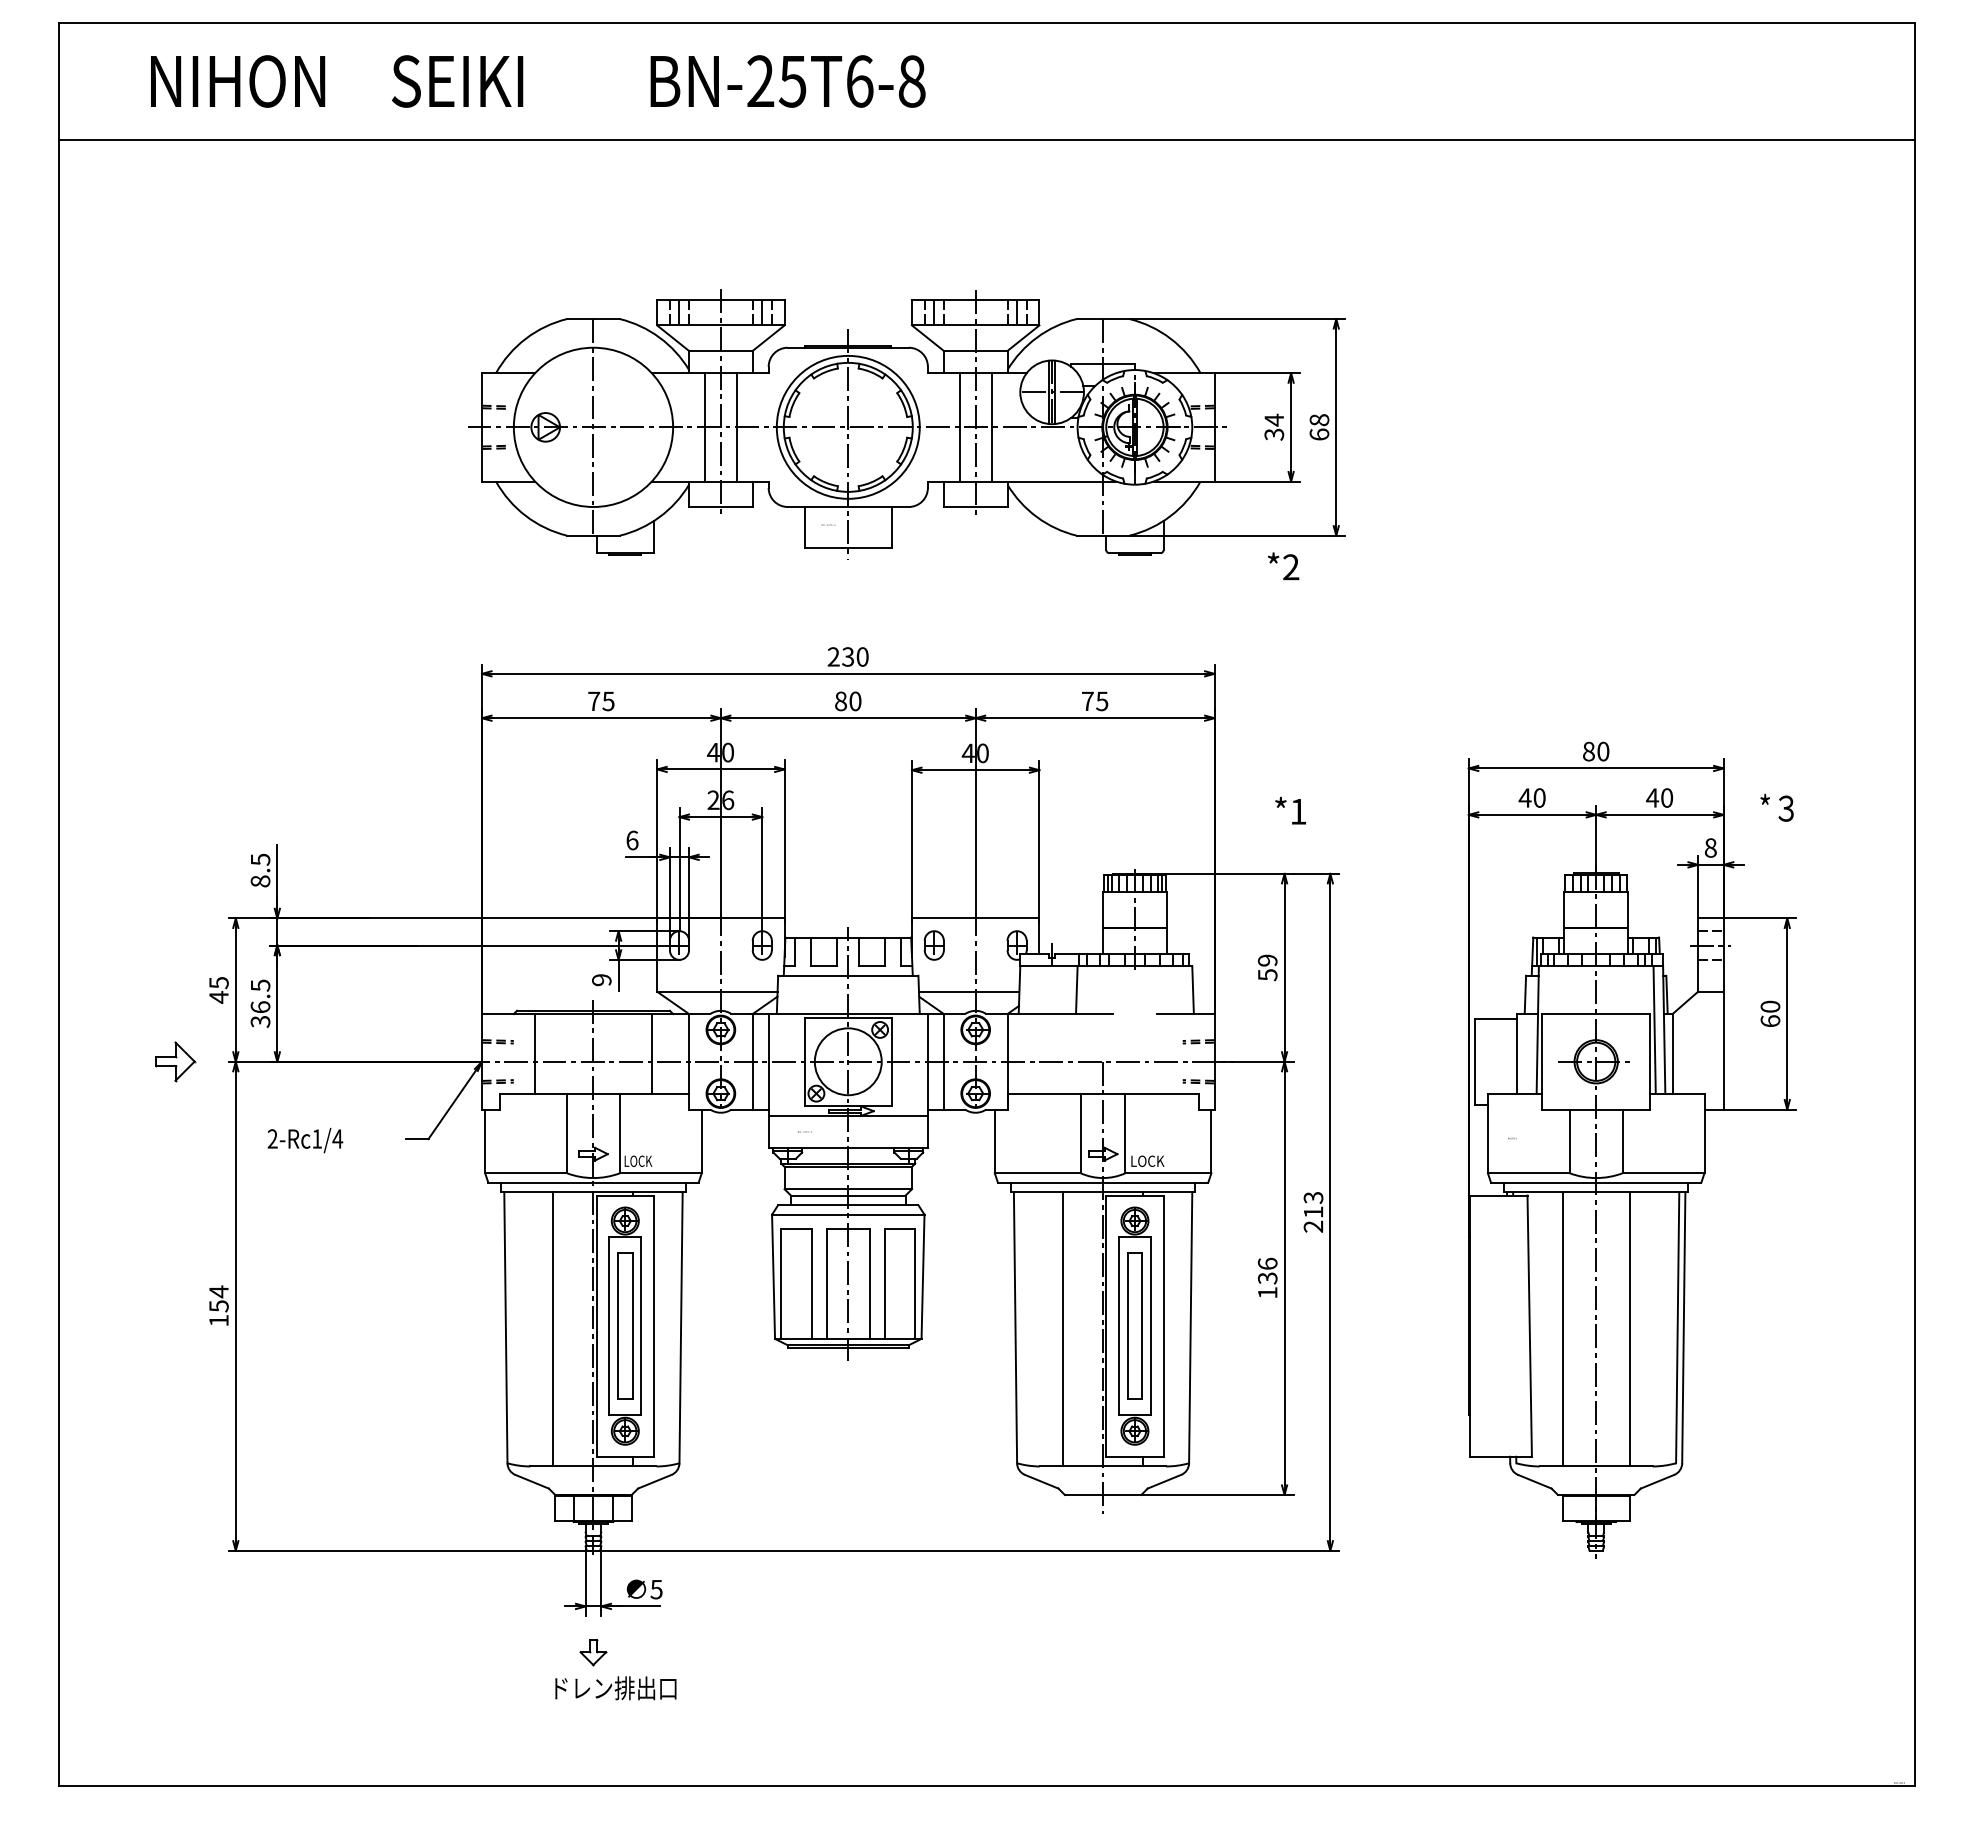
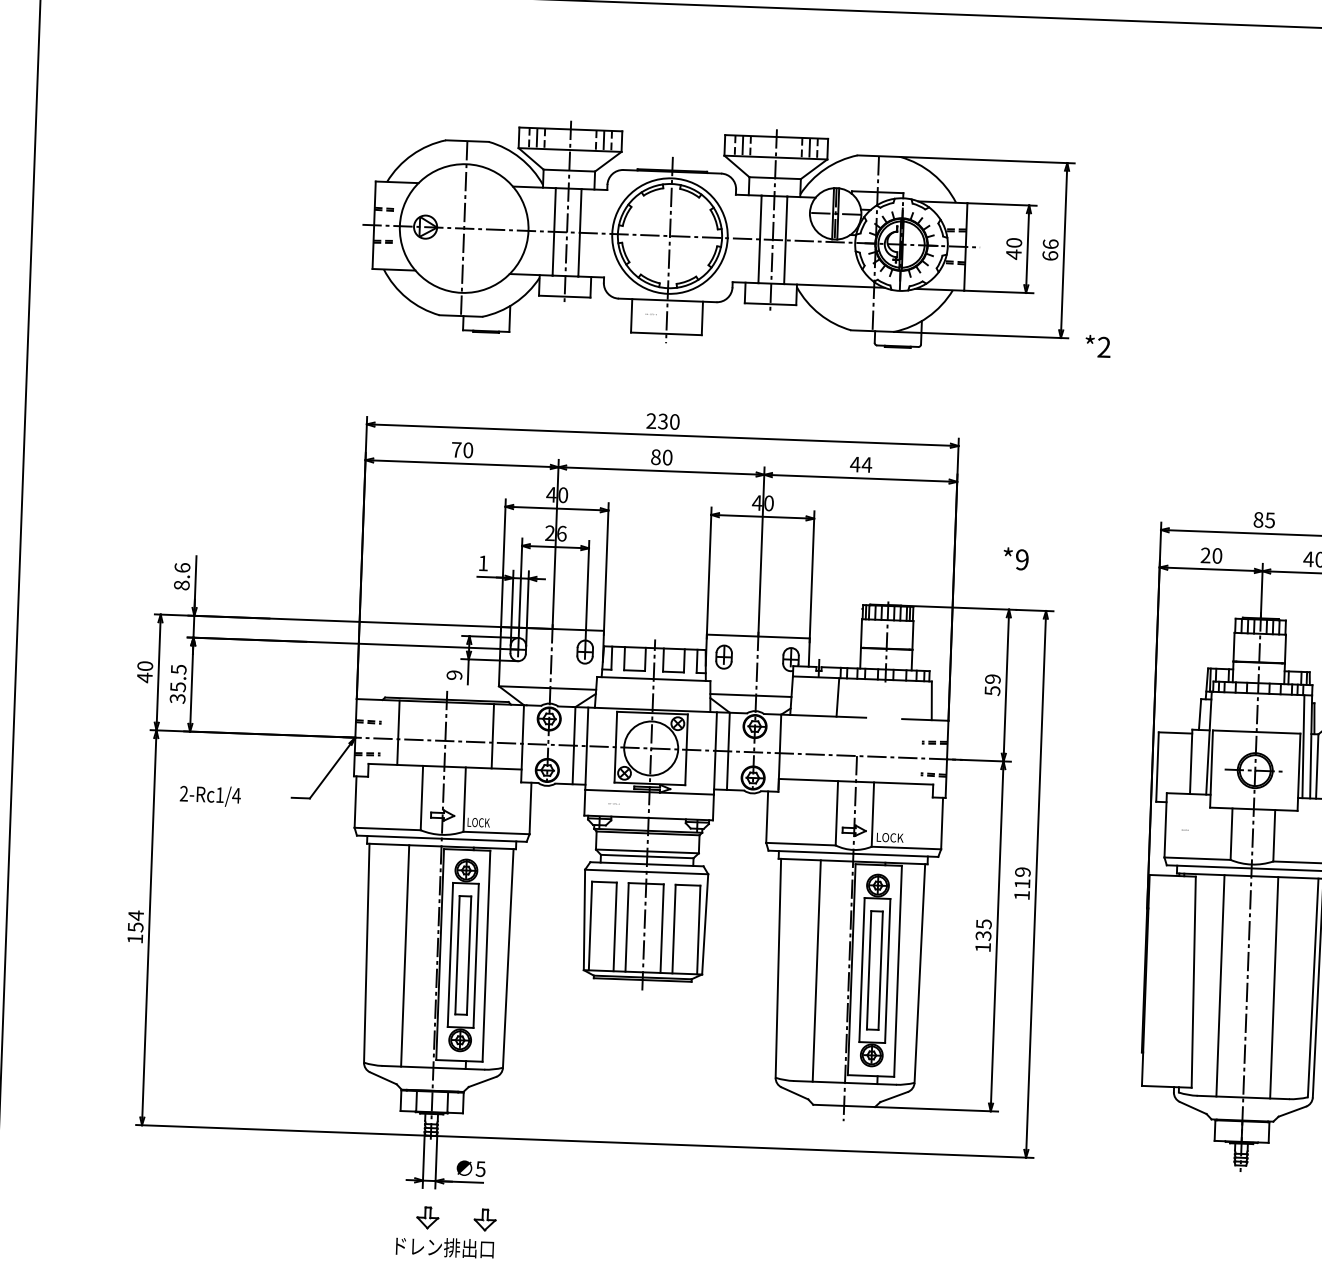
text: (1319, 420) -> (1050, 244), 68 -> 66
text: (1274, 427) -> (1014, 248), 34 -> 40
text: (1283, 566) -> (1097, 346), moved
text: (608, 701) -> (468, 450), 75 -> 70
text: (1094, 701) -> (860, 464), 75 -> 44
text: (1603, 751) -> (1270, 520), 80 -> 85
text: (1524, 797) -> (1205, 555), 40 -> 20
text: (1298, 811) -> (1022, 559), *1 -> *9
text: (632, 840) -> (483, 563), 6 -> 1
text: (260, 859) -> (182, 567), 8.5 -> 8.6
text: (218, 983) -> (144, 666), 45 -> 40
text: (260, 1007) -> (178, 687), 36.5 -> 35.5
part: (175, 1061) -> (107, 728), removed
text: (1313, 1212) -> (1022, 884), 213 -> 119
text: (1267, 1263) -> (983, 923), 136 -> 135
part: (664, 1652) -> (485, 1220), added

